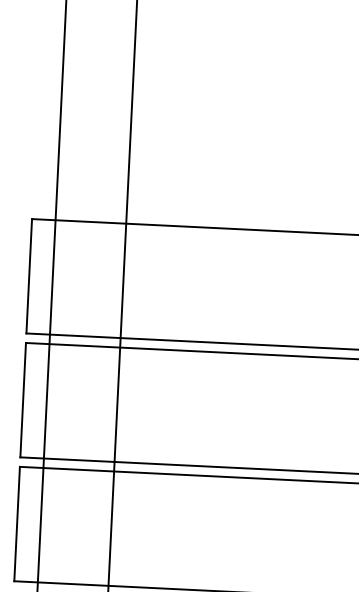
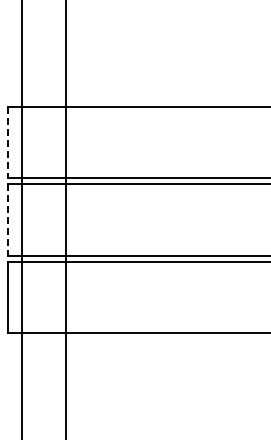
line: (29, 275) -> (7, 142), solid -> dashed
line: (23, 399) -> (7, 219), solid -> dashed

